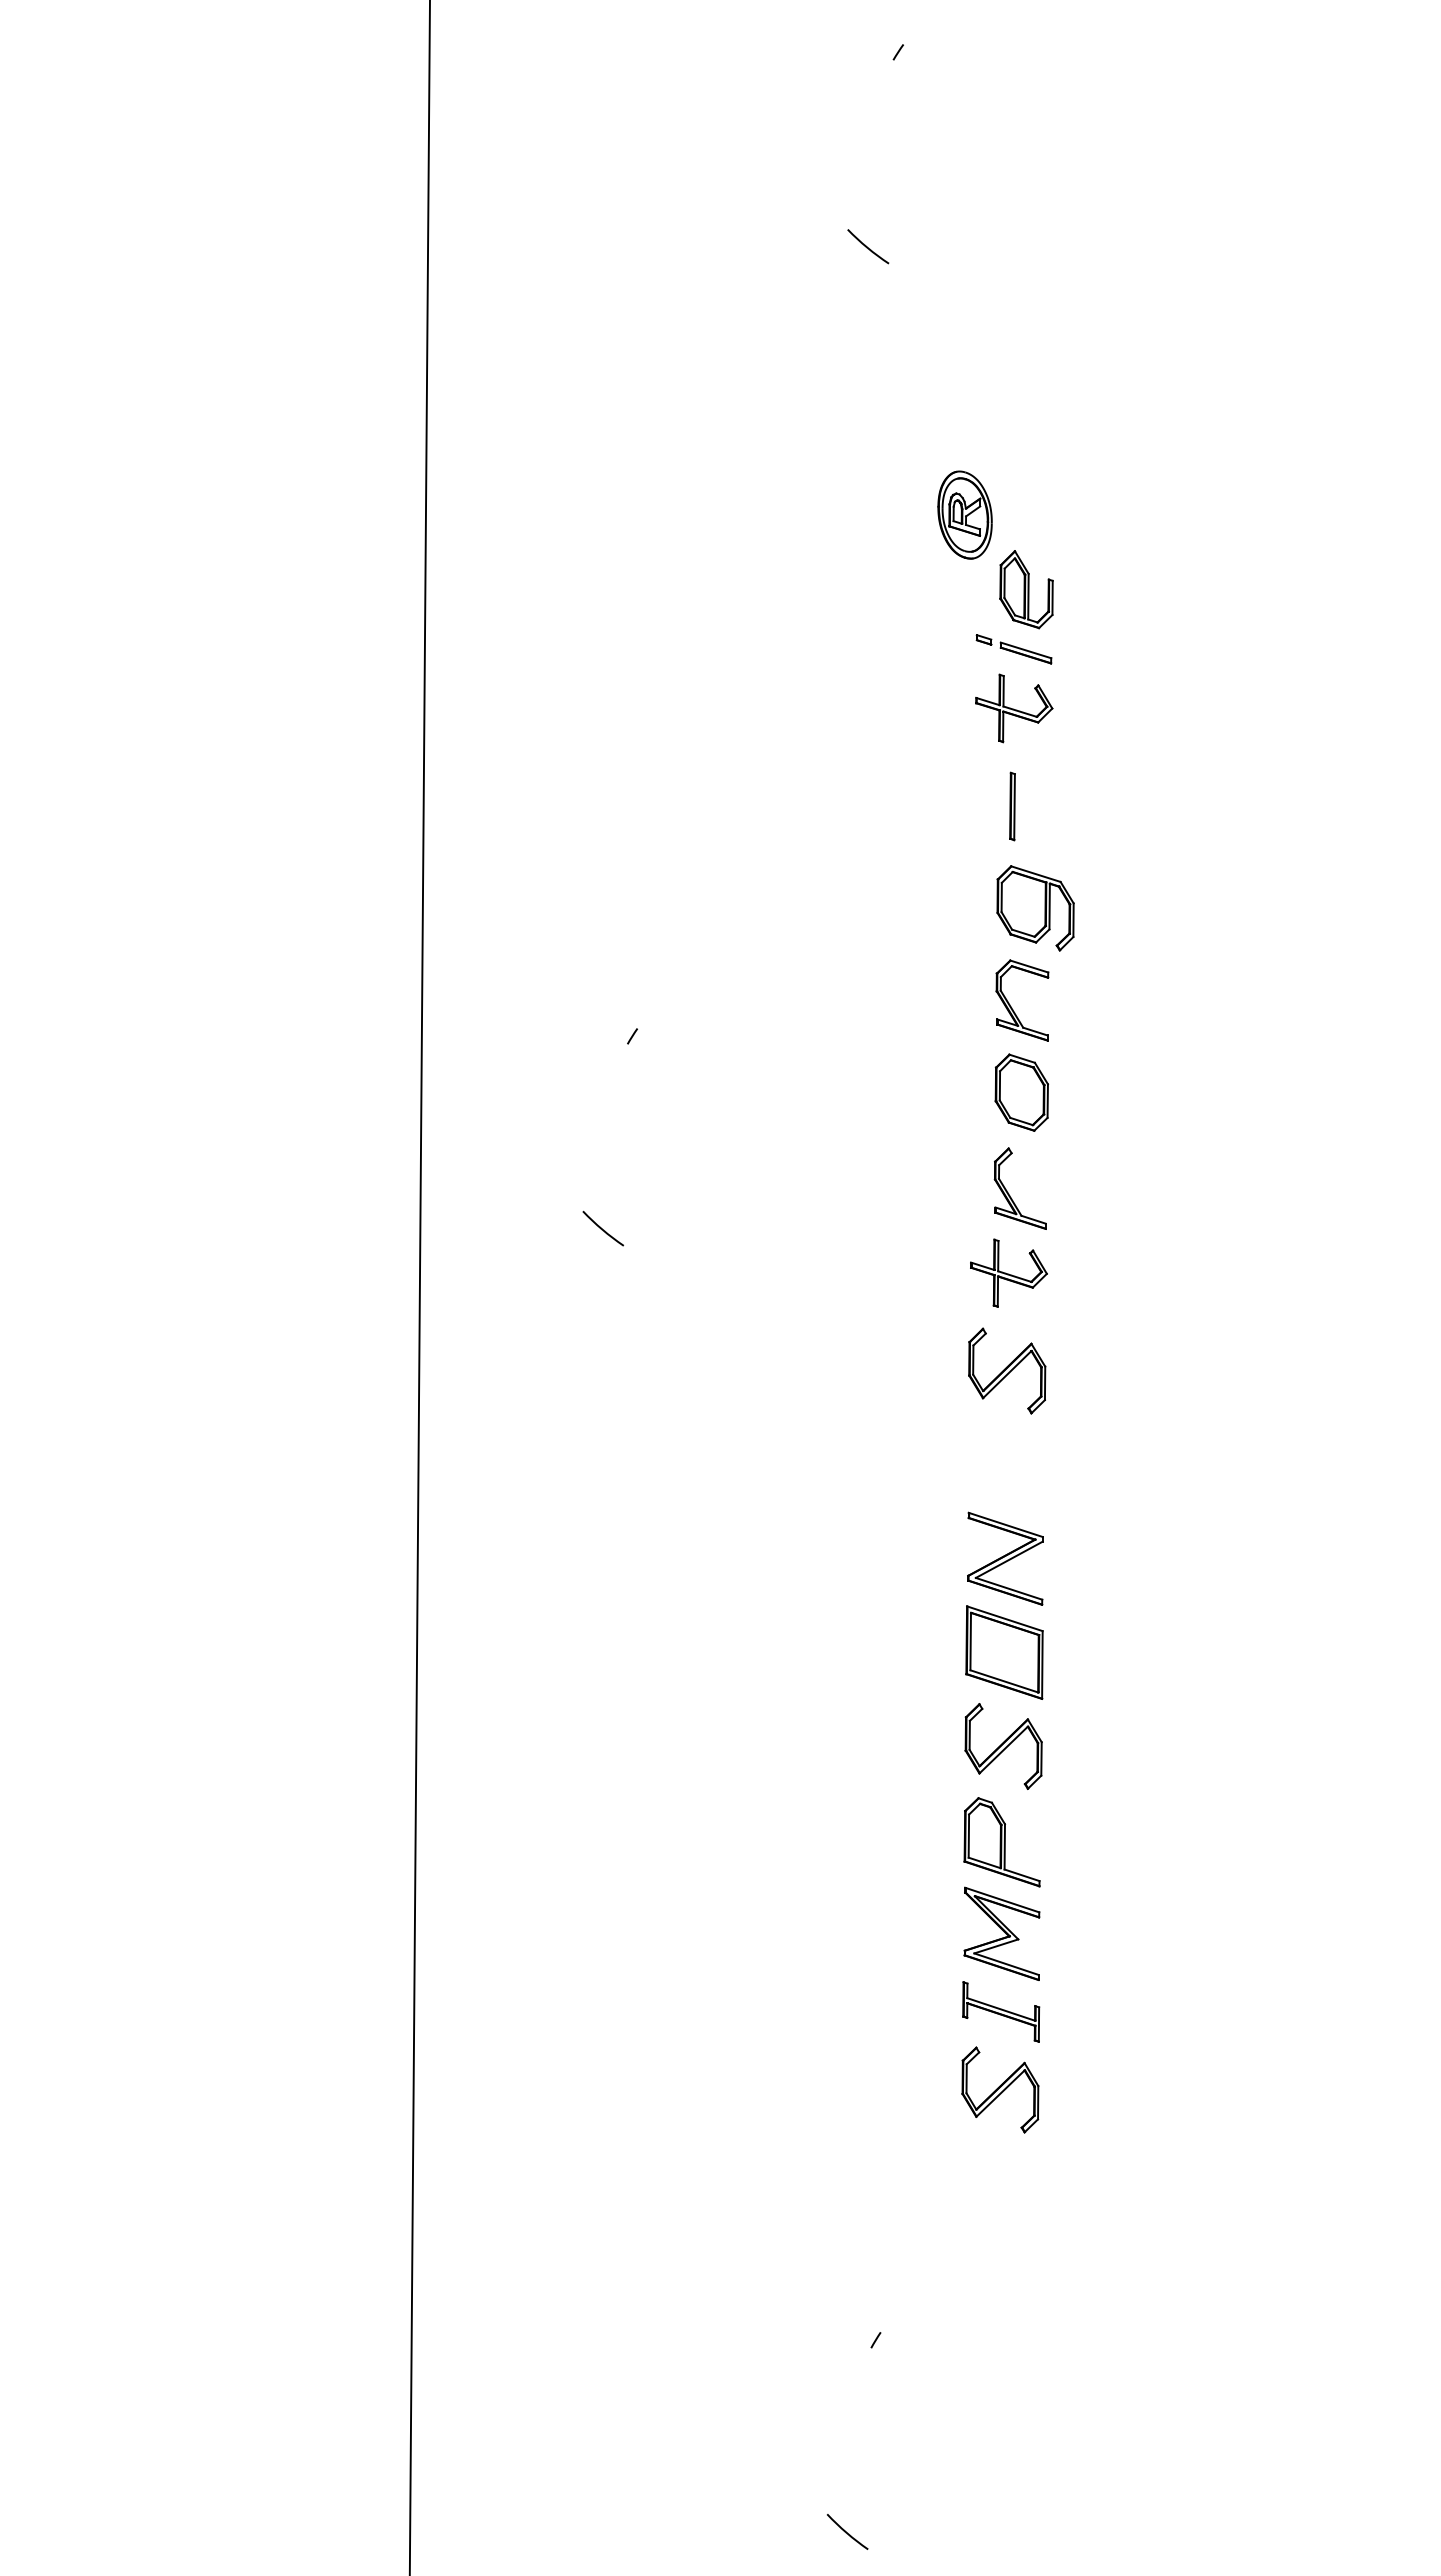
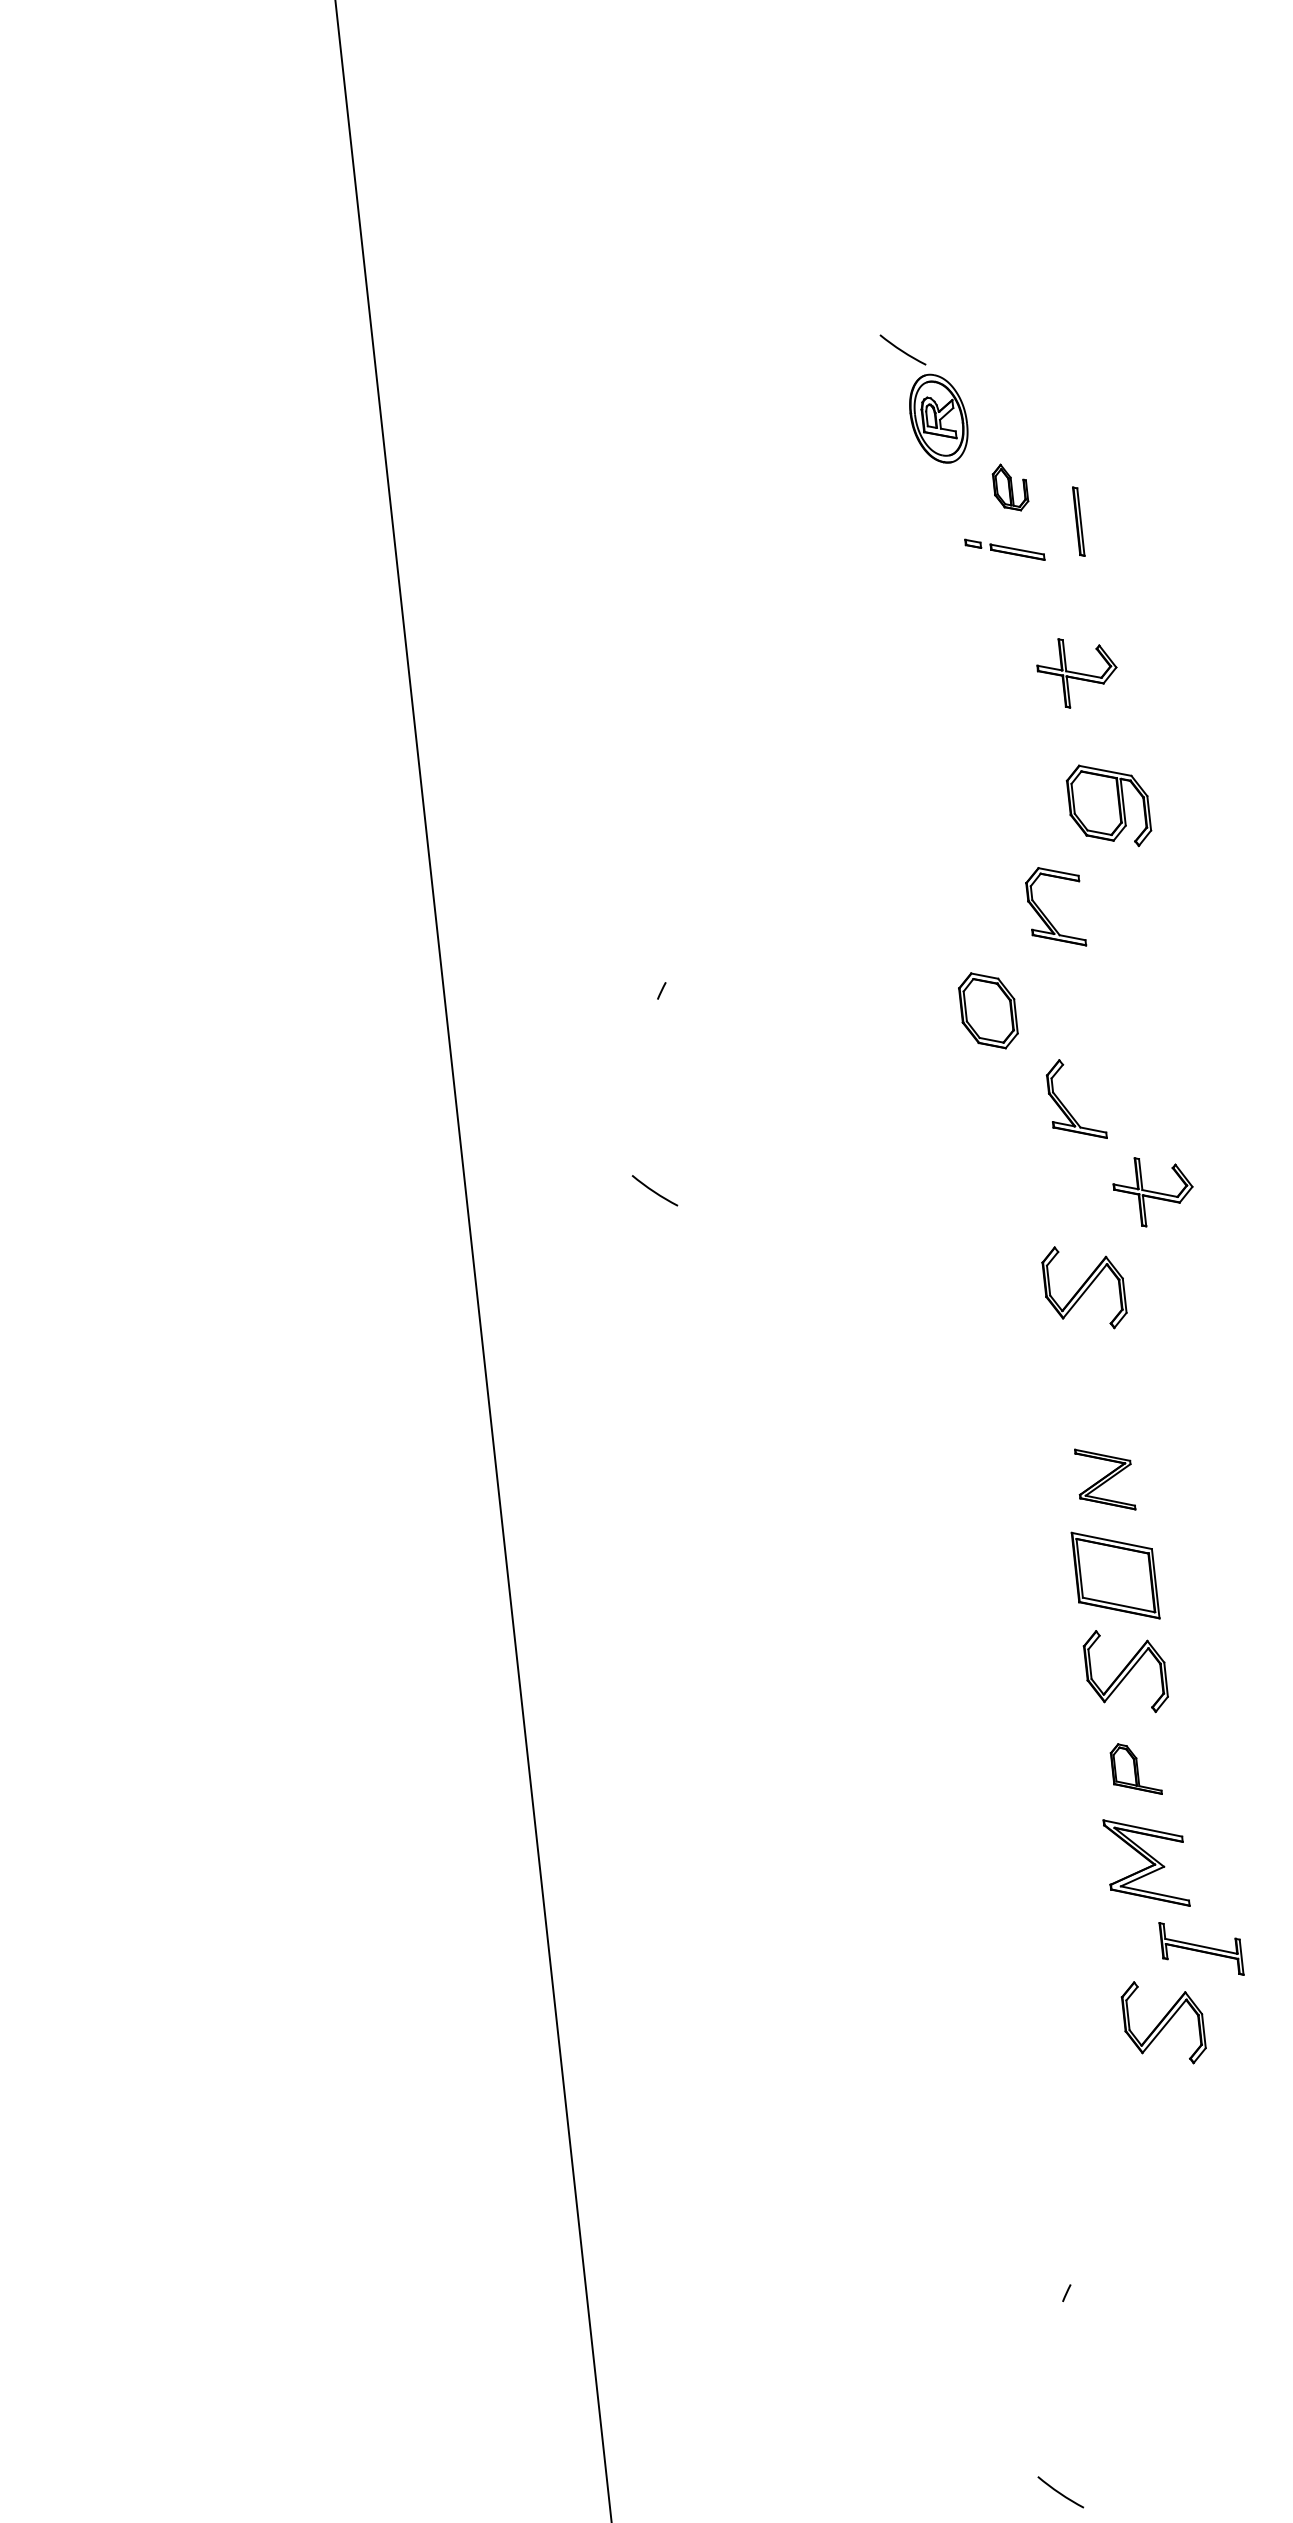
curve: (867, 246) -> (902, 349), moved
part: (1026, 589) -> (1010, 487), size x0.6
part: (1014, 708) -> (1077, 671), moved
part: (1012, 806) -> (1078, 521), moved
part: (1035, 908) -> (1108, 805), moved
part: (1021, 1092) -> (988, 1010), moved
part: (1008, 1272) -> (1153, 1190), moved
part: (1005, 1558) -> (1105, 1479), size x0.7
part: (1001, 1842) -> (1135, 1769), size x0.6
part: (1001, 2011) -> (1201, 1948), moved

